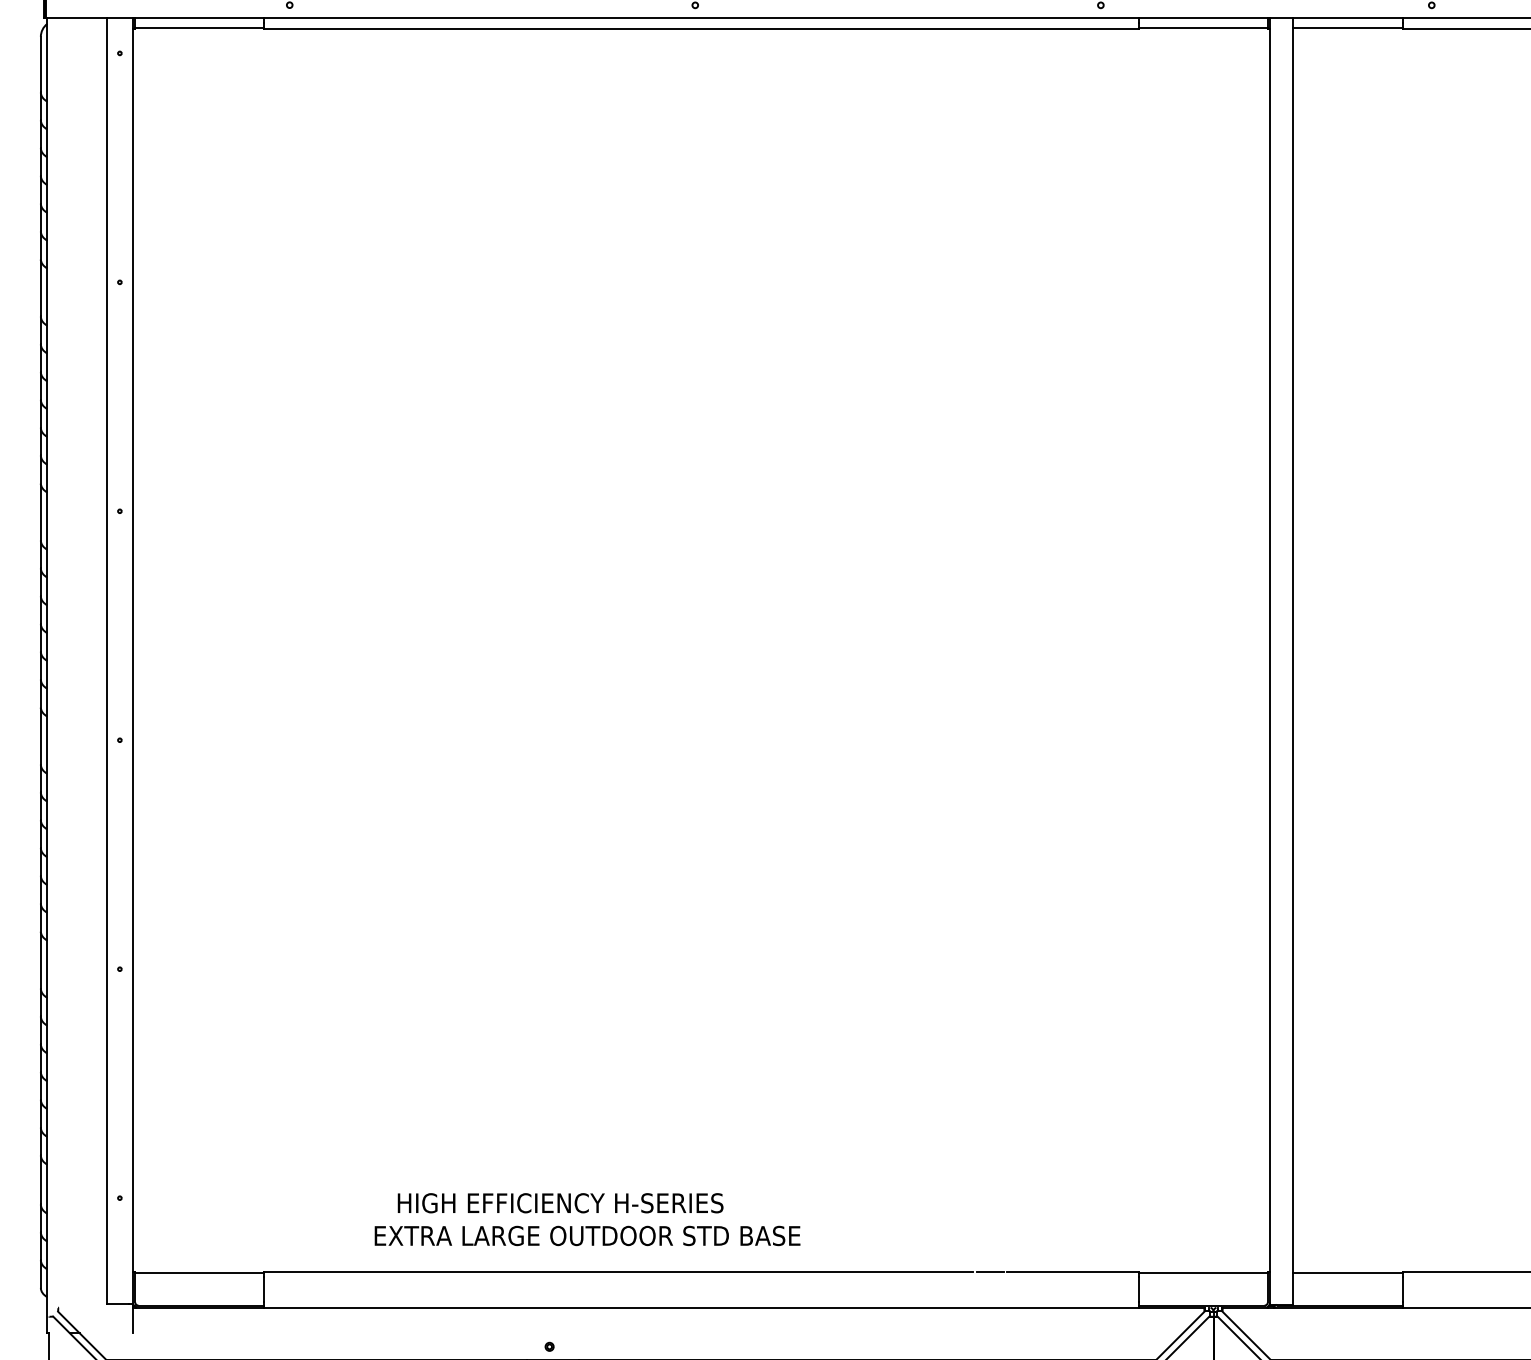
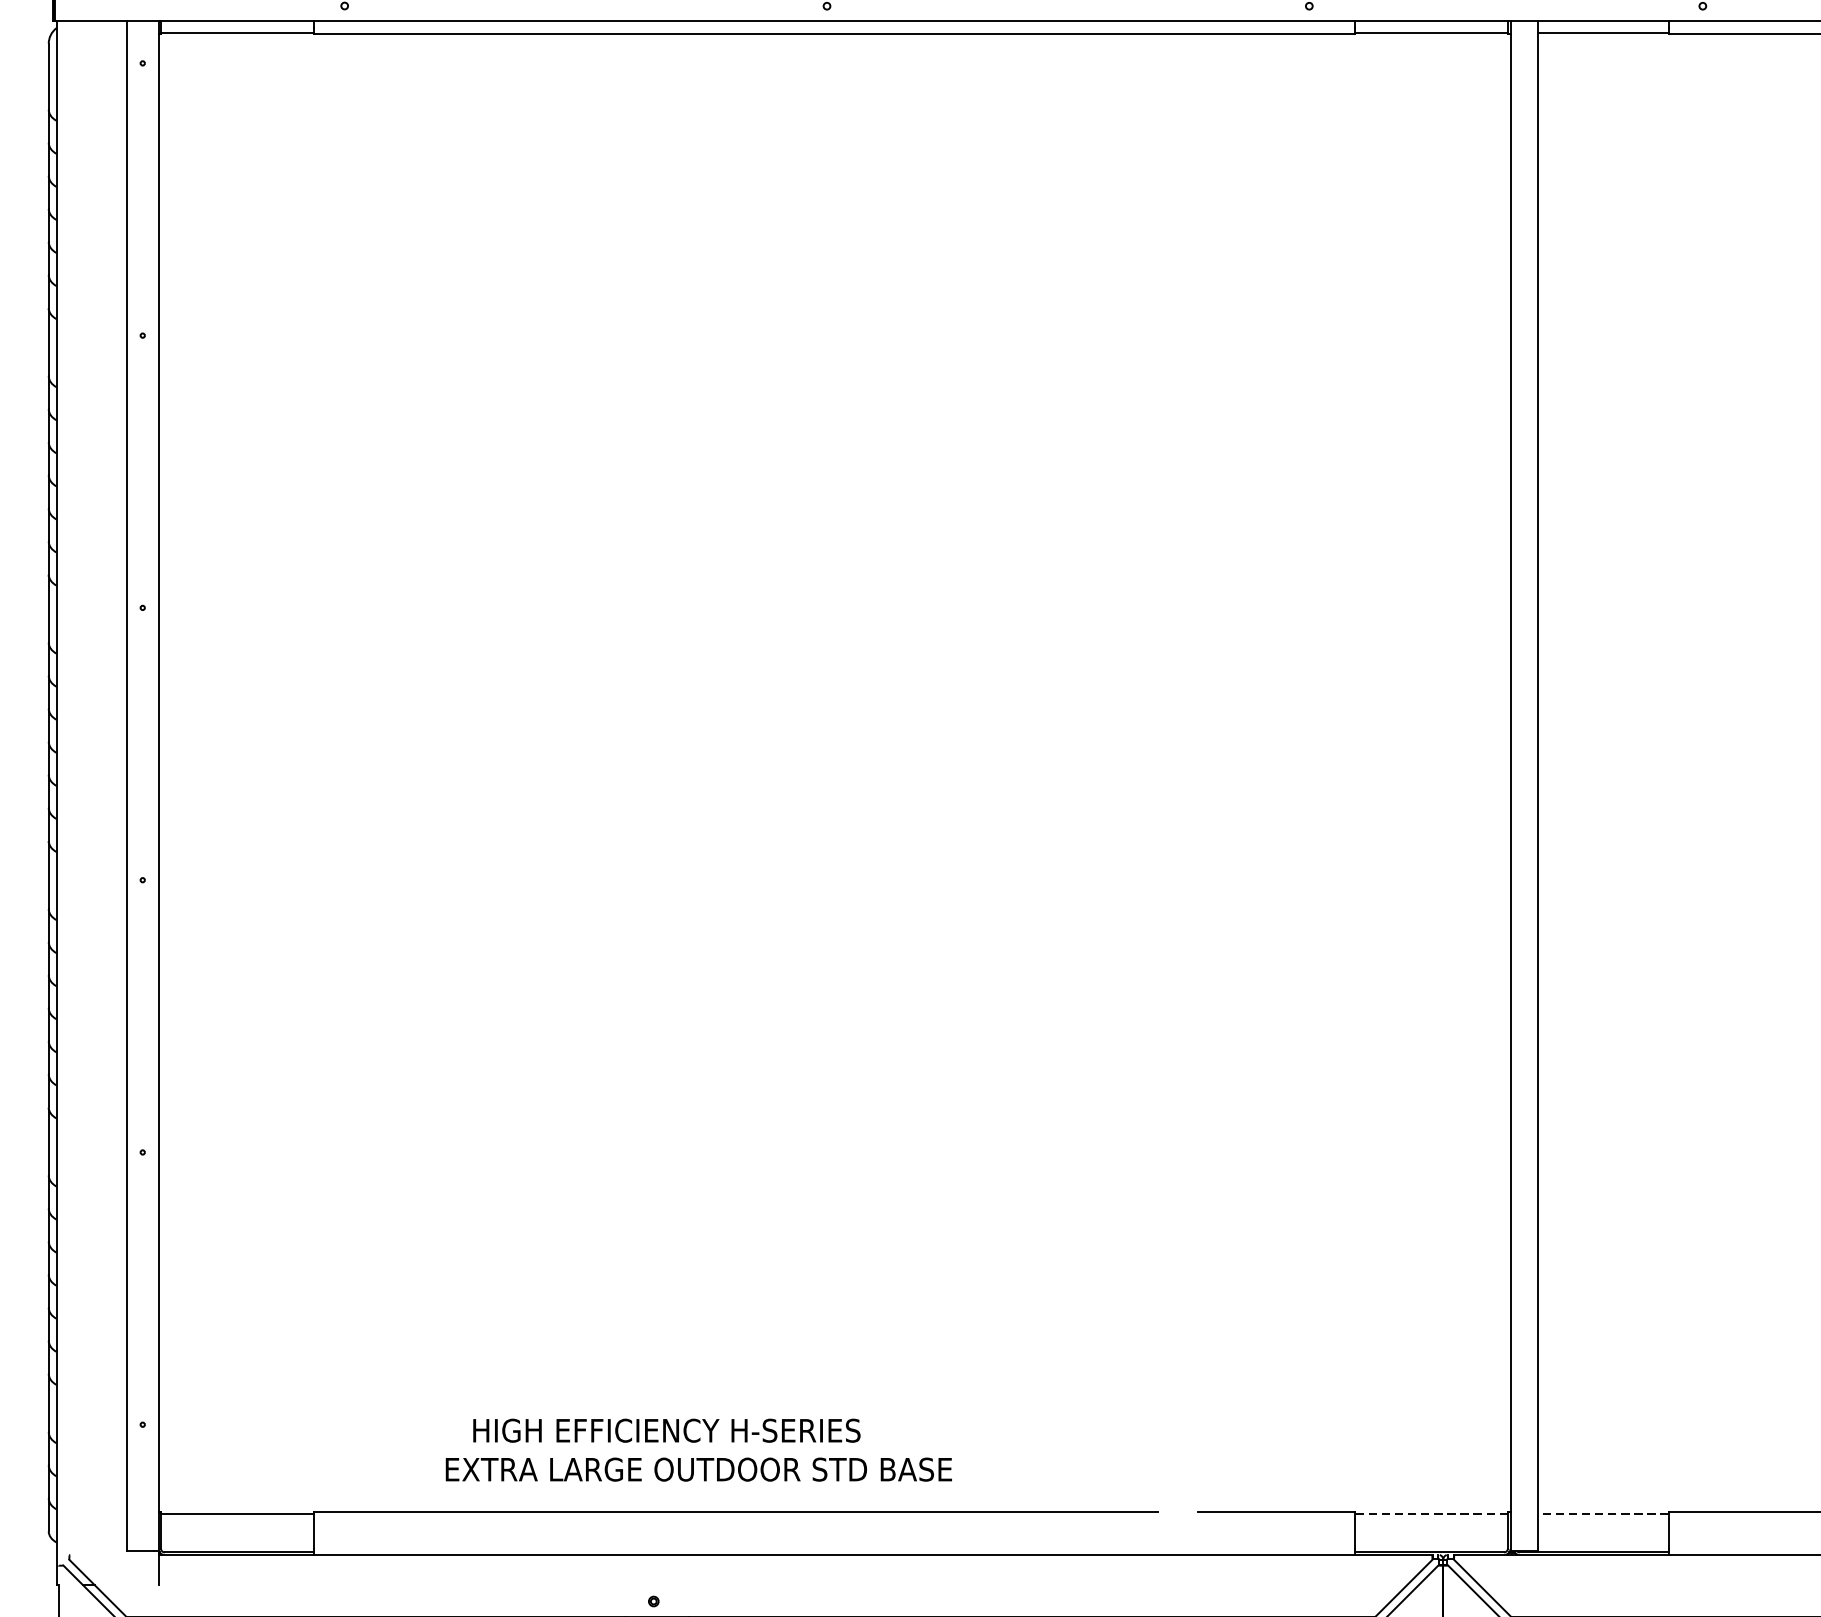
line: (989, 1271) -> (1176, 1511), removed
line: (1203, 1272) -> (1431, 1513), solid -> dashed
line: (1347, 1272) -> (1602, 1513), solid -> dashed

